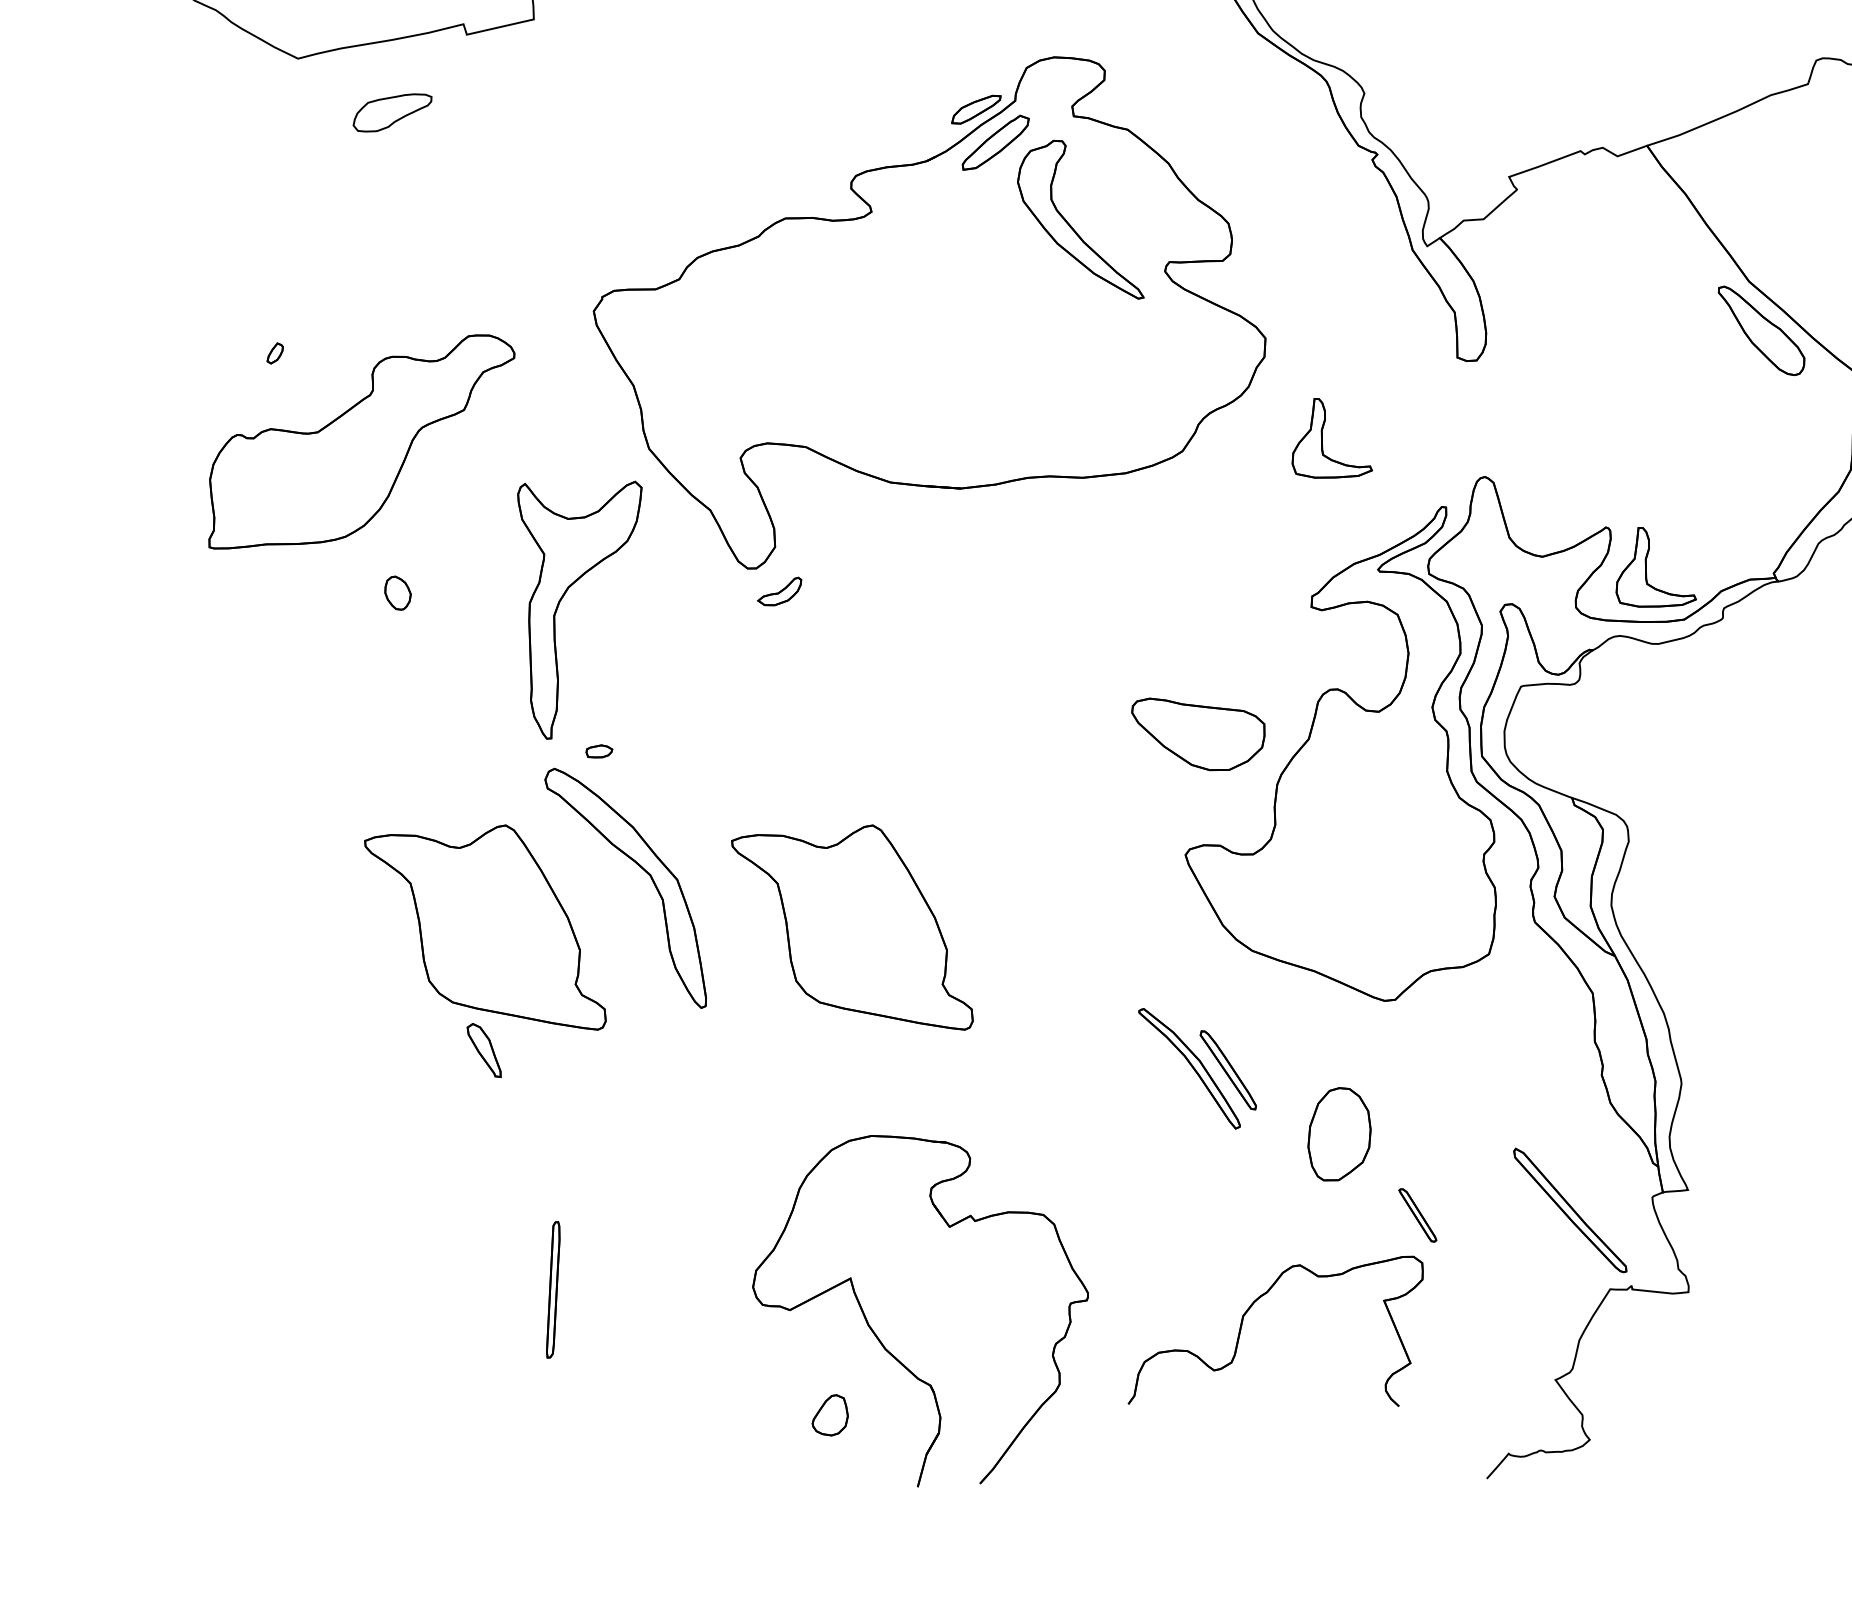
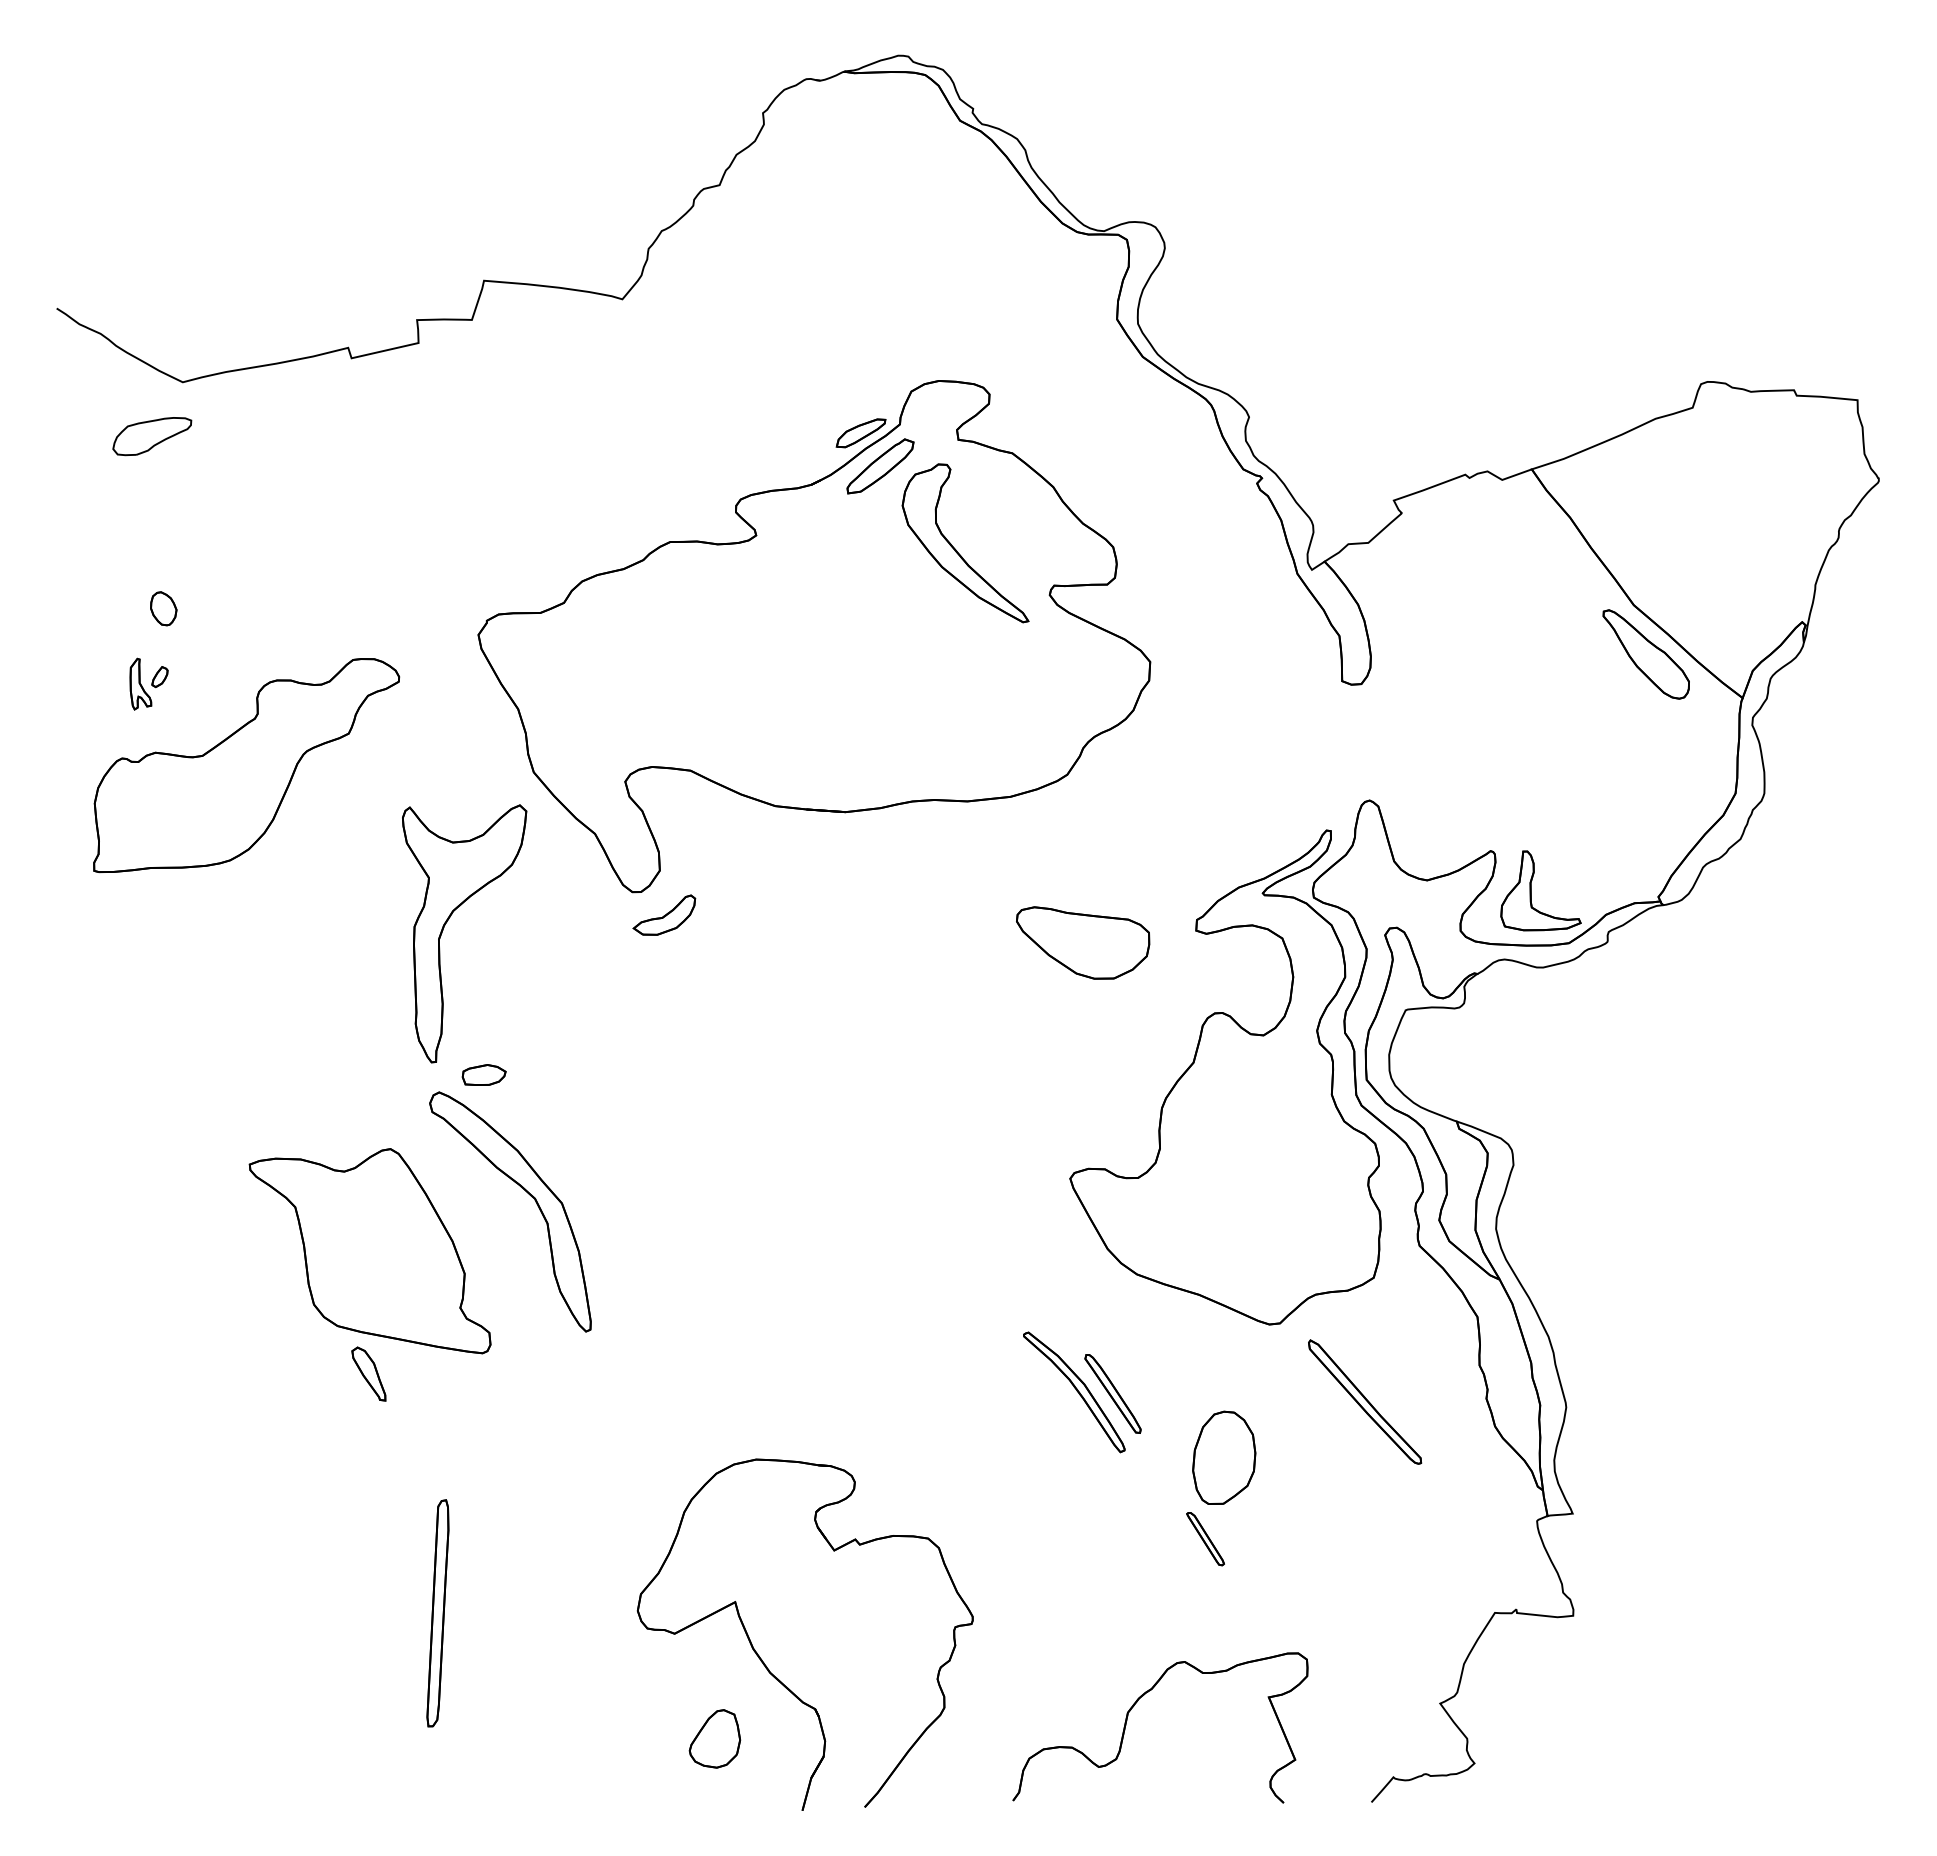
part: (392, 112) -> (152, 436), moved
part: (255, 359) -> (140, 683), added
part: (1322, 437) -> (1207, 761), removed
part: (779, 590) -> (664, 914), size x1.43
part: (397, 592) -> (163, 608), moved
part: (1198, 733) -> (1083, 942), moved
part: (598, 750) -> (483, 1074), size x1.67
part: (851, 927) -> (736, 1251), removed
part: (1570, 1209) -> (1365, 1401), moved
part: (1417, 1215) -> (1205, 1539), moved
part: (552, 1289) -> (437, 1613), size x1.67
part: (1249, 1309) -> (1134, 1706), moved
part: (829, 1414) -> (714, 1738), size x1.43

